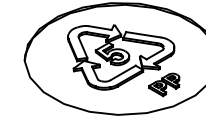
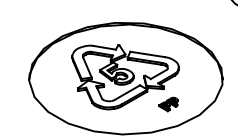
part: (164, 84) -> (168, 104), size x0.6

